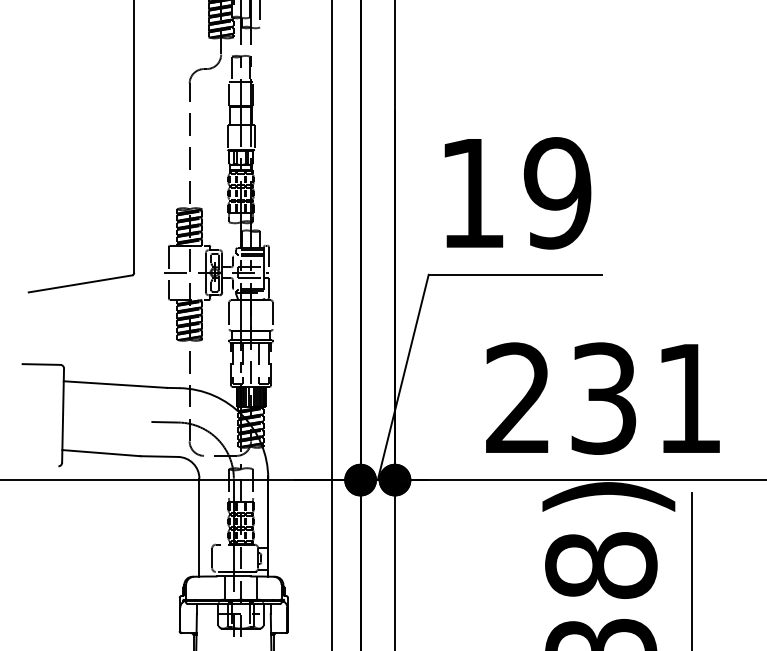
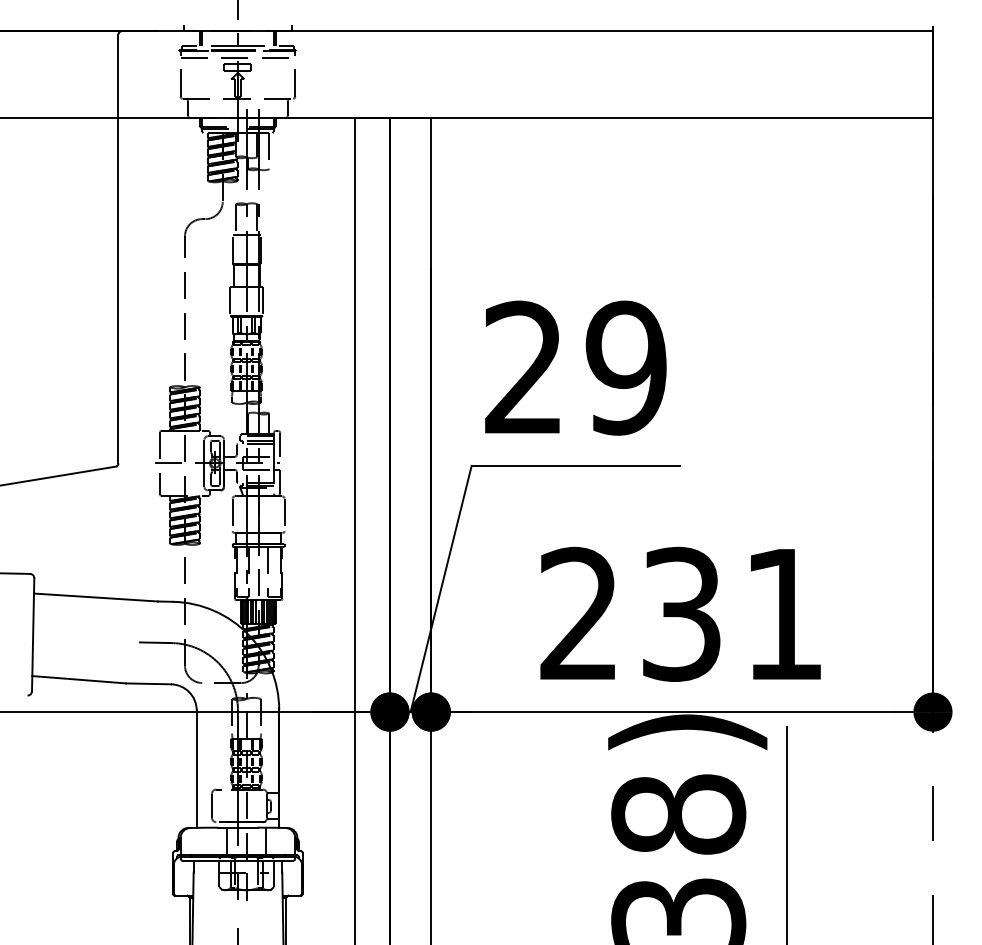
text: (471, 191) -> (522, 366), 19 -> 29

